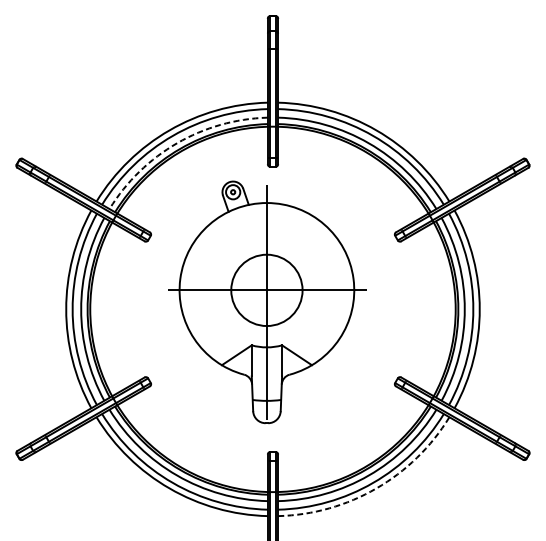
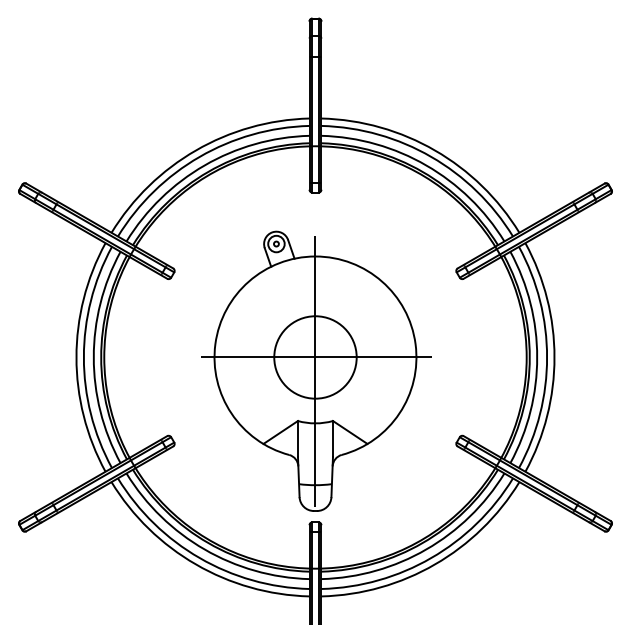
arc: (176, 143) -> (204, 165), dashed -> solid
part: (267, 301) -> (316, 370), moved
arc: (376, 488) -> (435, 564), dashed -> solid

